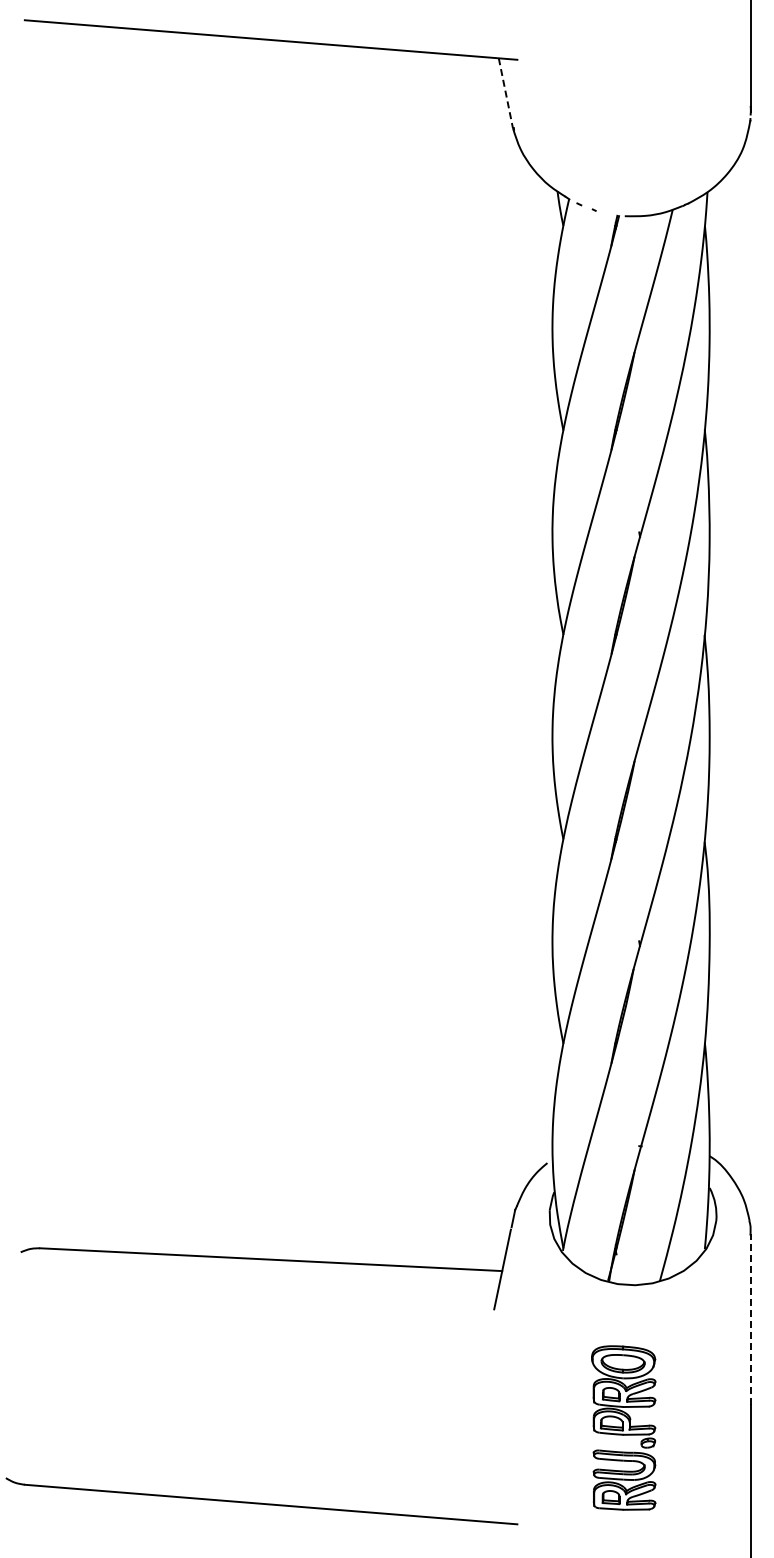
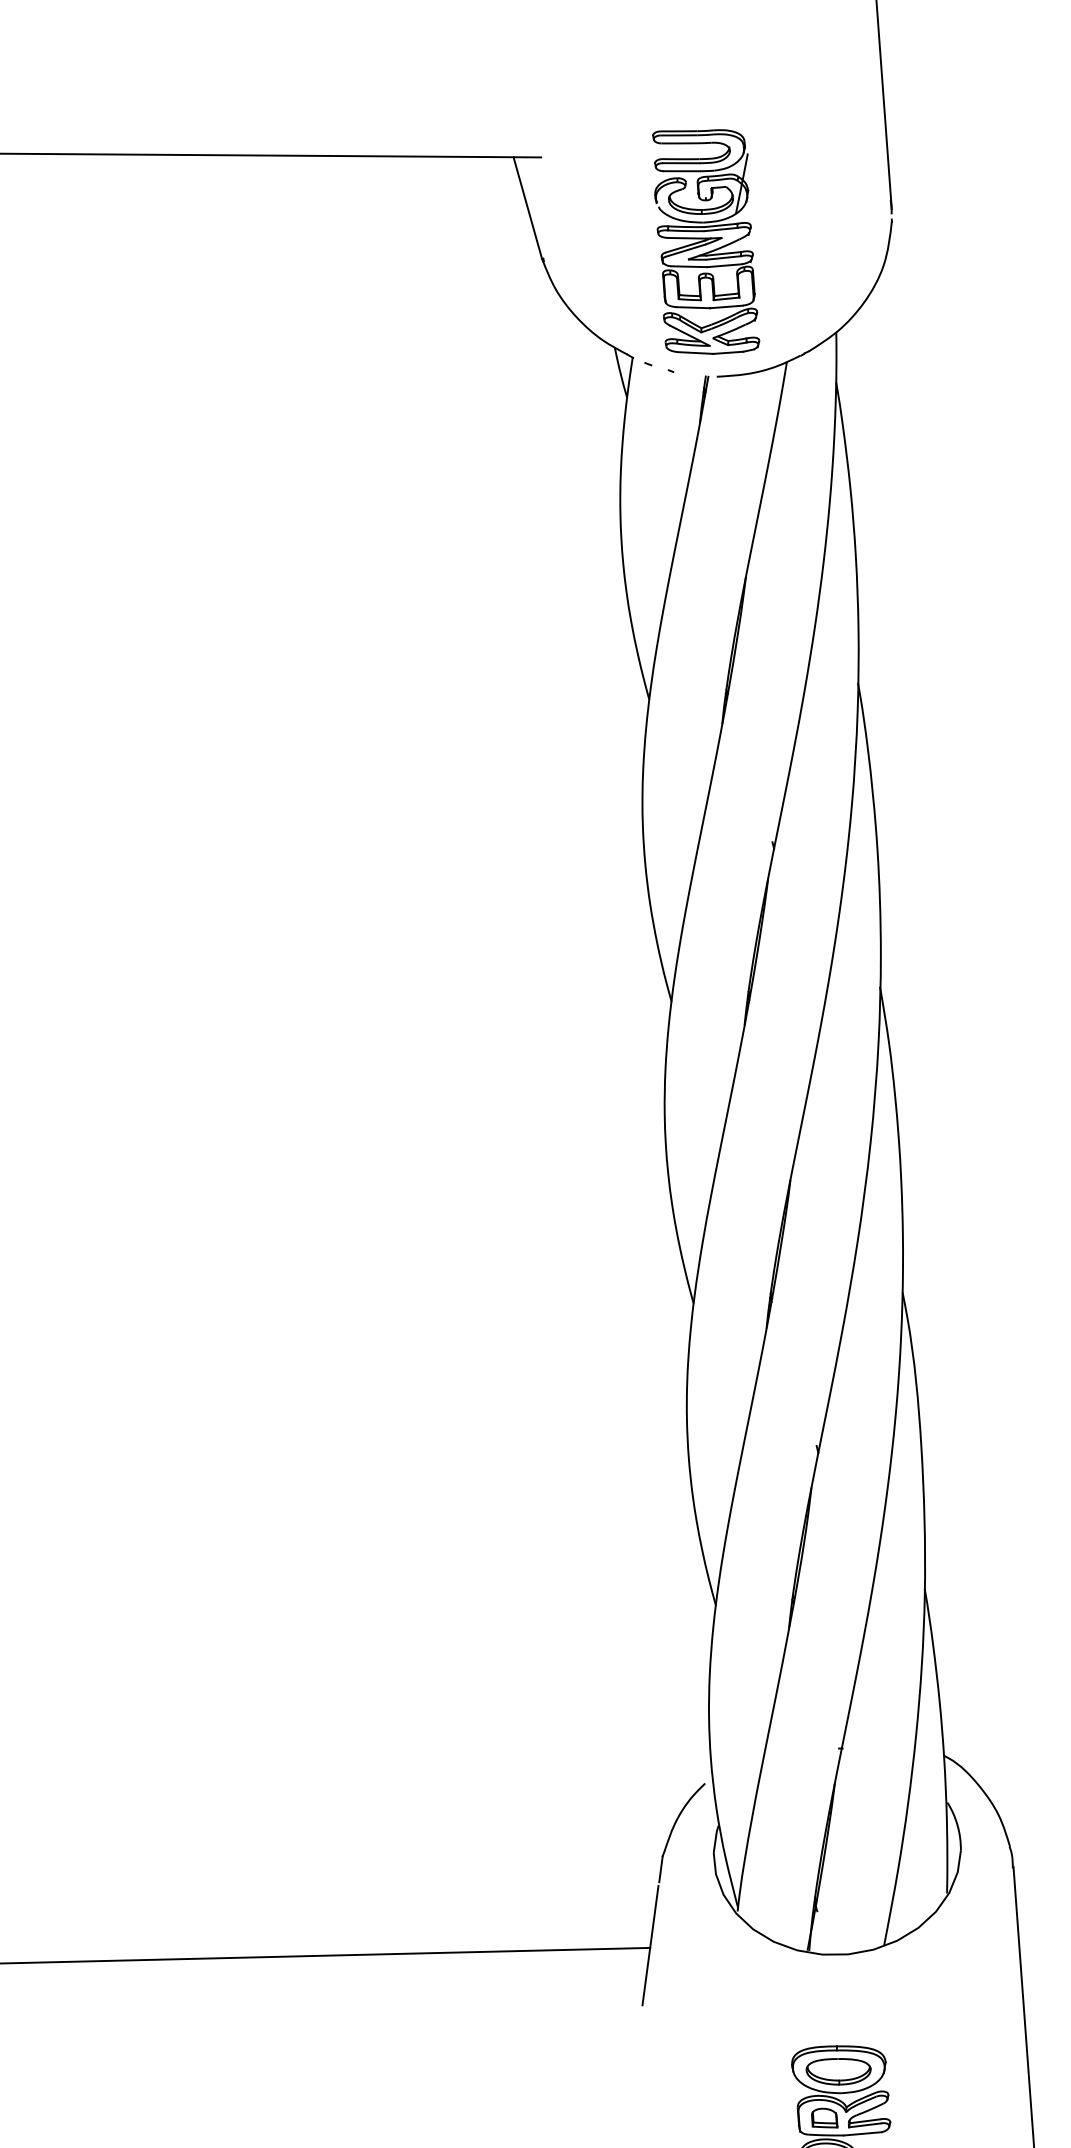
line: (505, 93) -> (527, 208), dashed -> solid
part: (624, 124) -> (706, 241), added
line: (750, 1319) -> (1022, 1992), dashed -> solid

